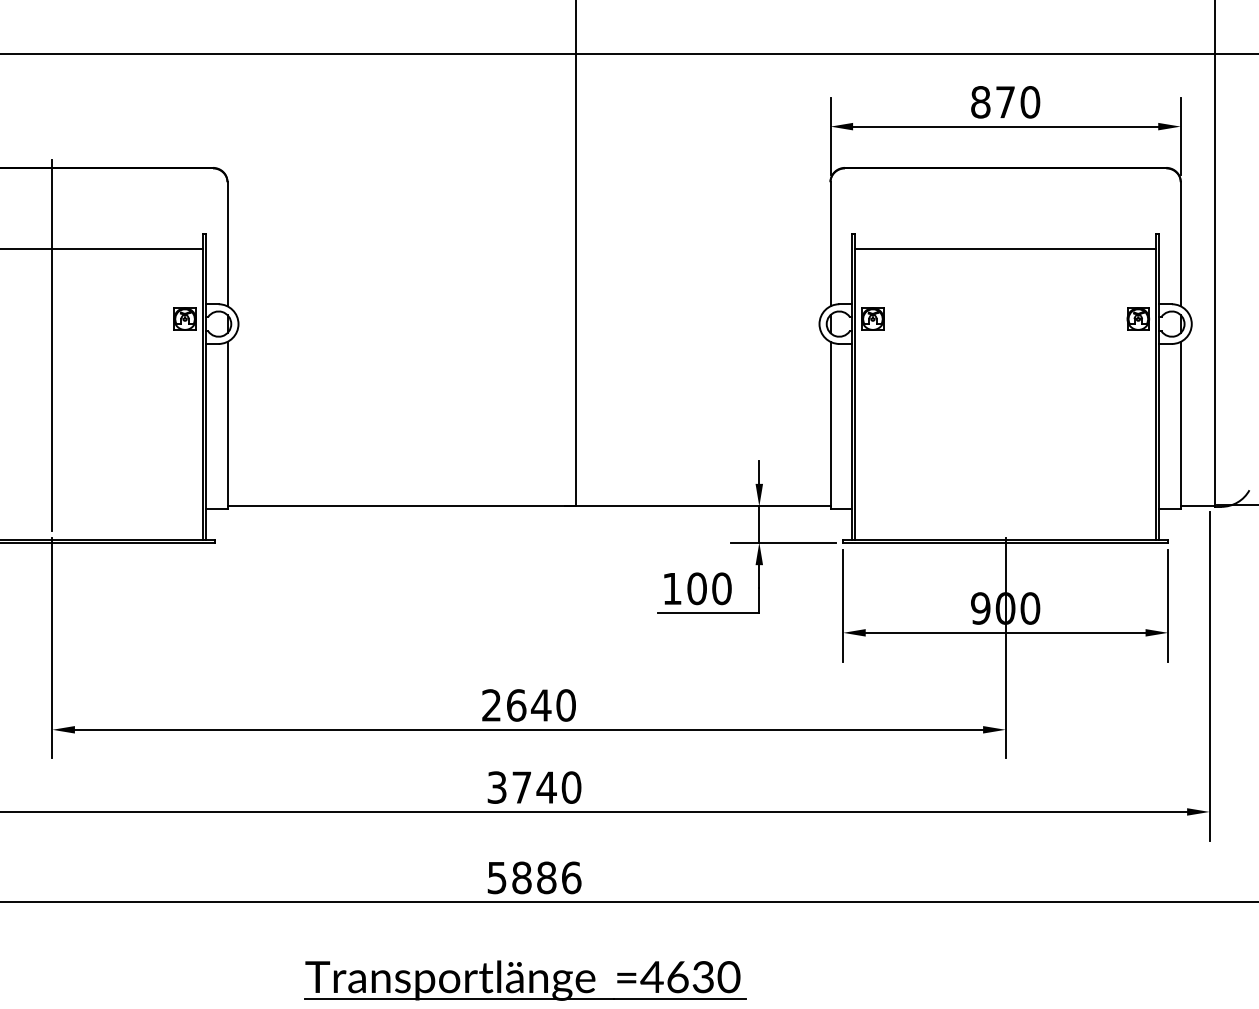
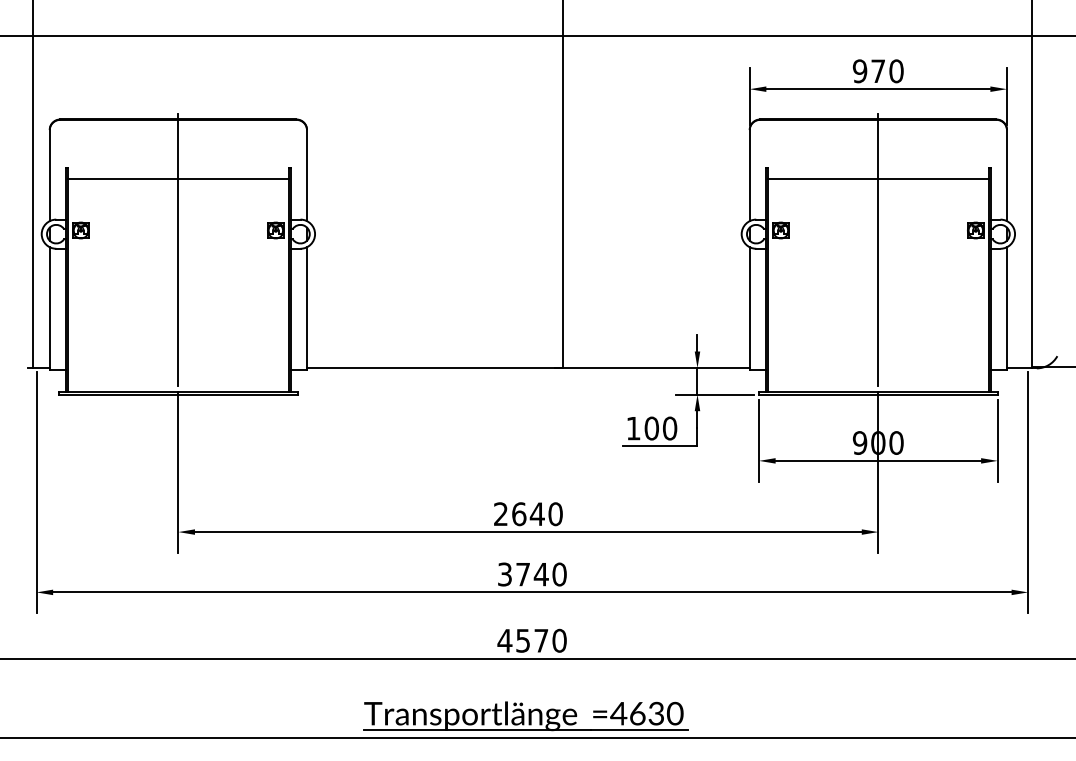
text: (979, 102) -> (859, 71), 870 -> 970
line: (1005, 344) -> (878, 249), added
text: (533, 877) -> (531, 640), 5886 -> 4570

